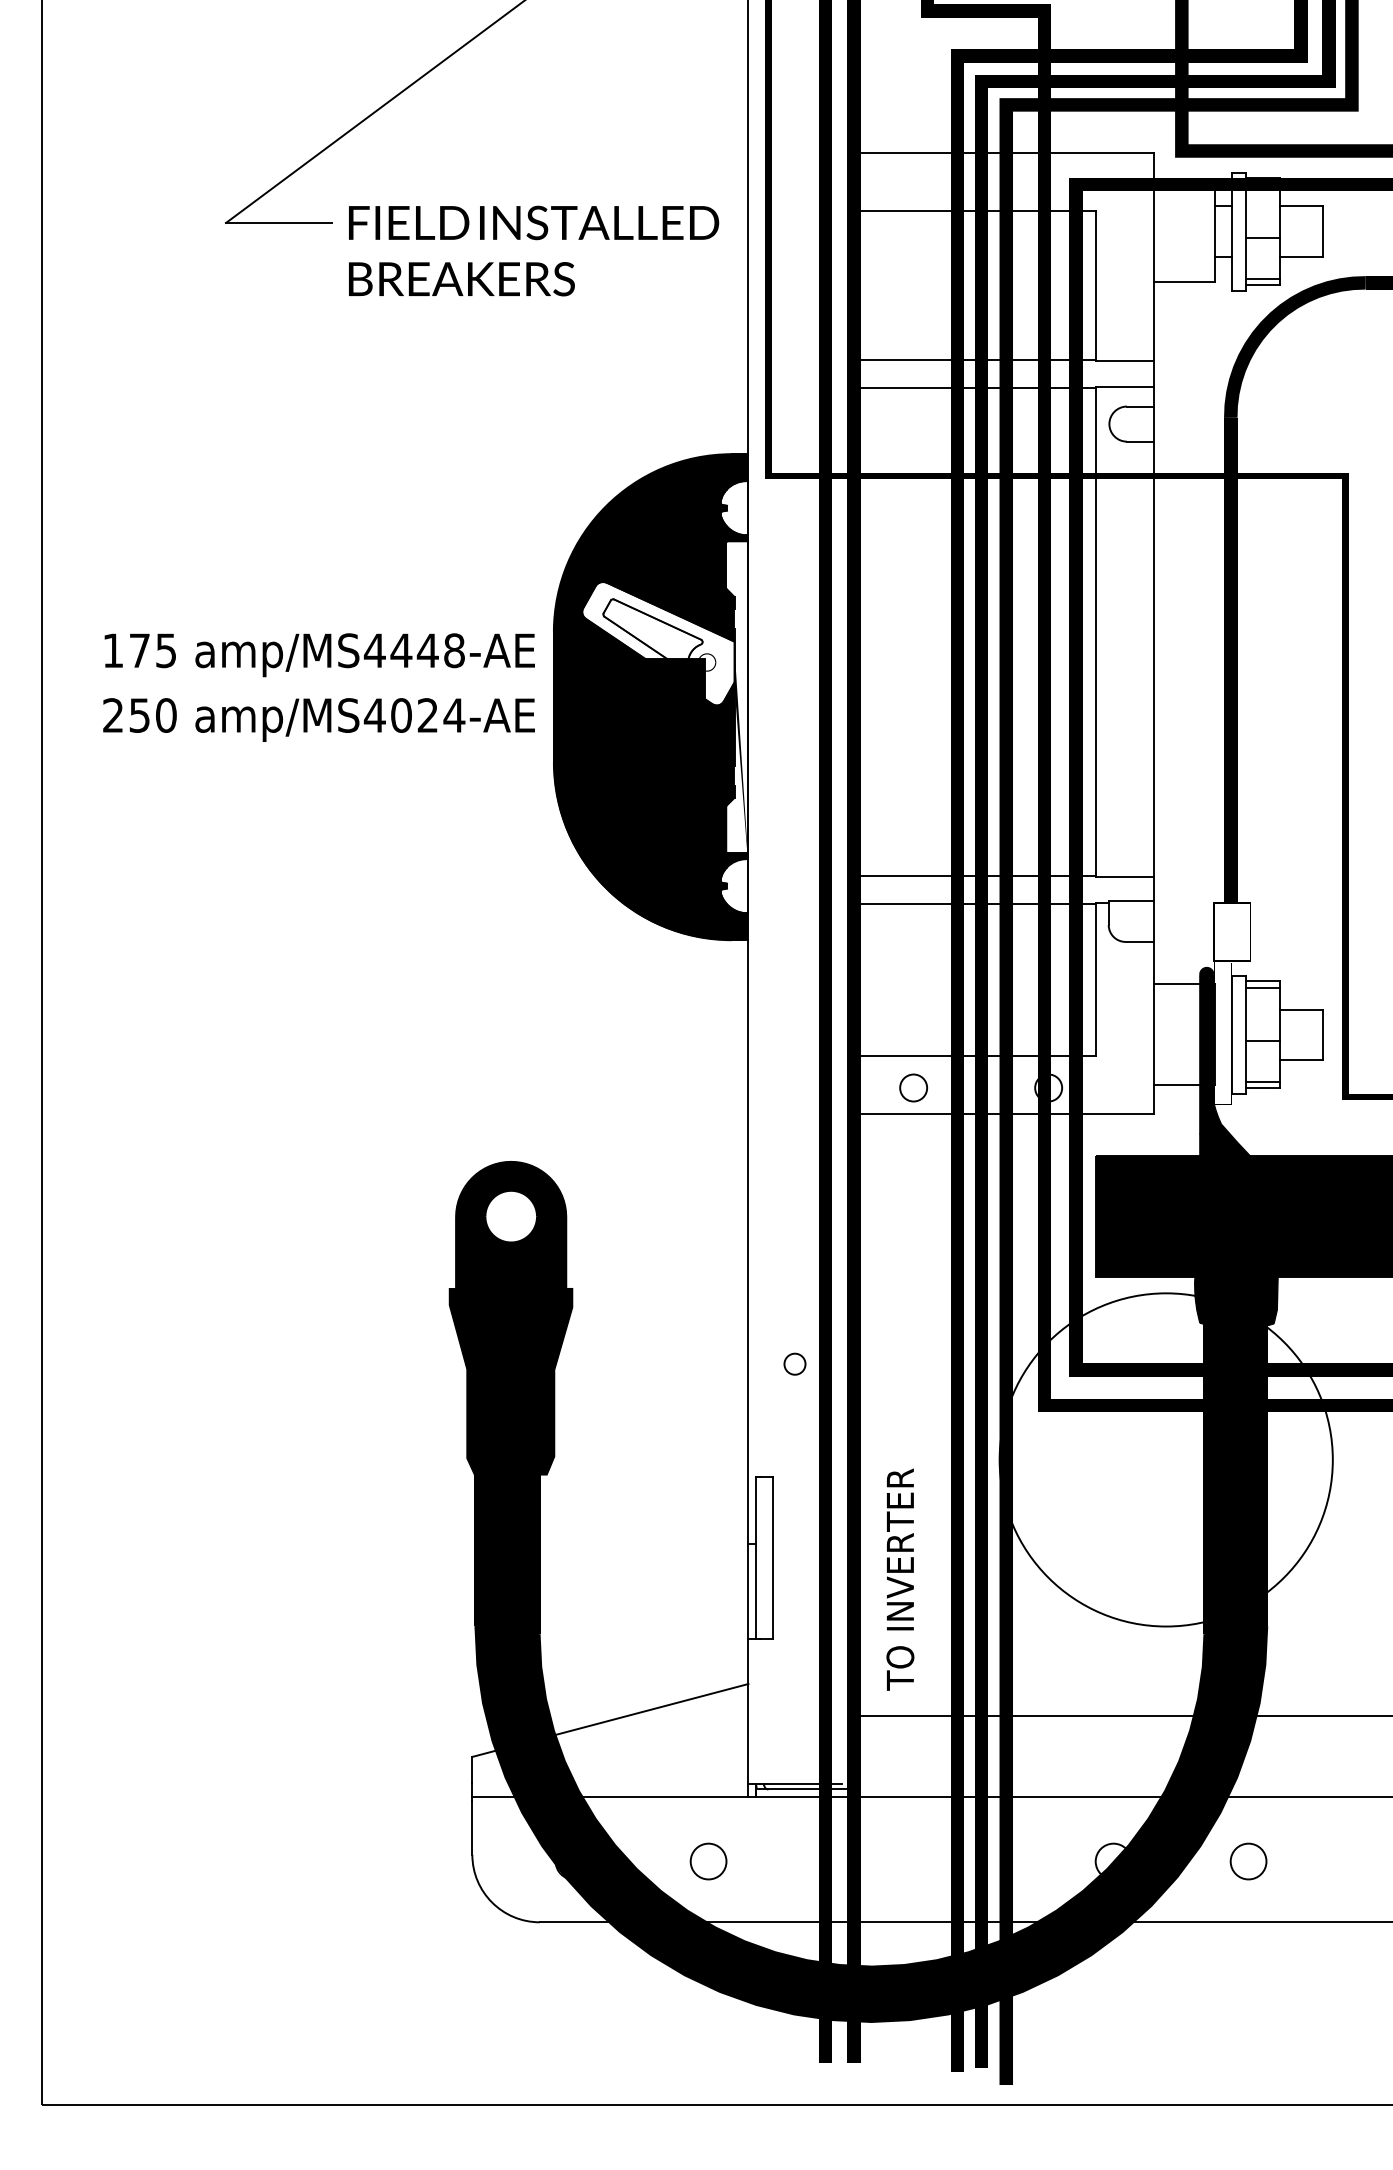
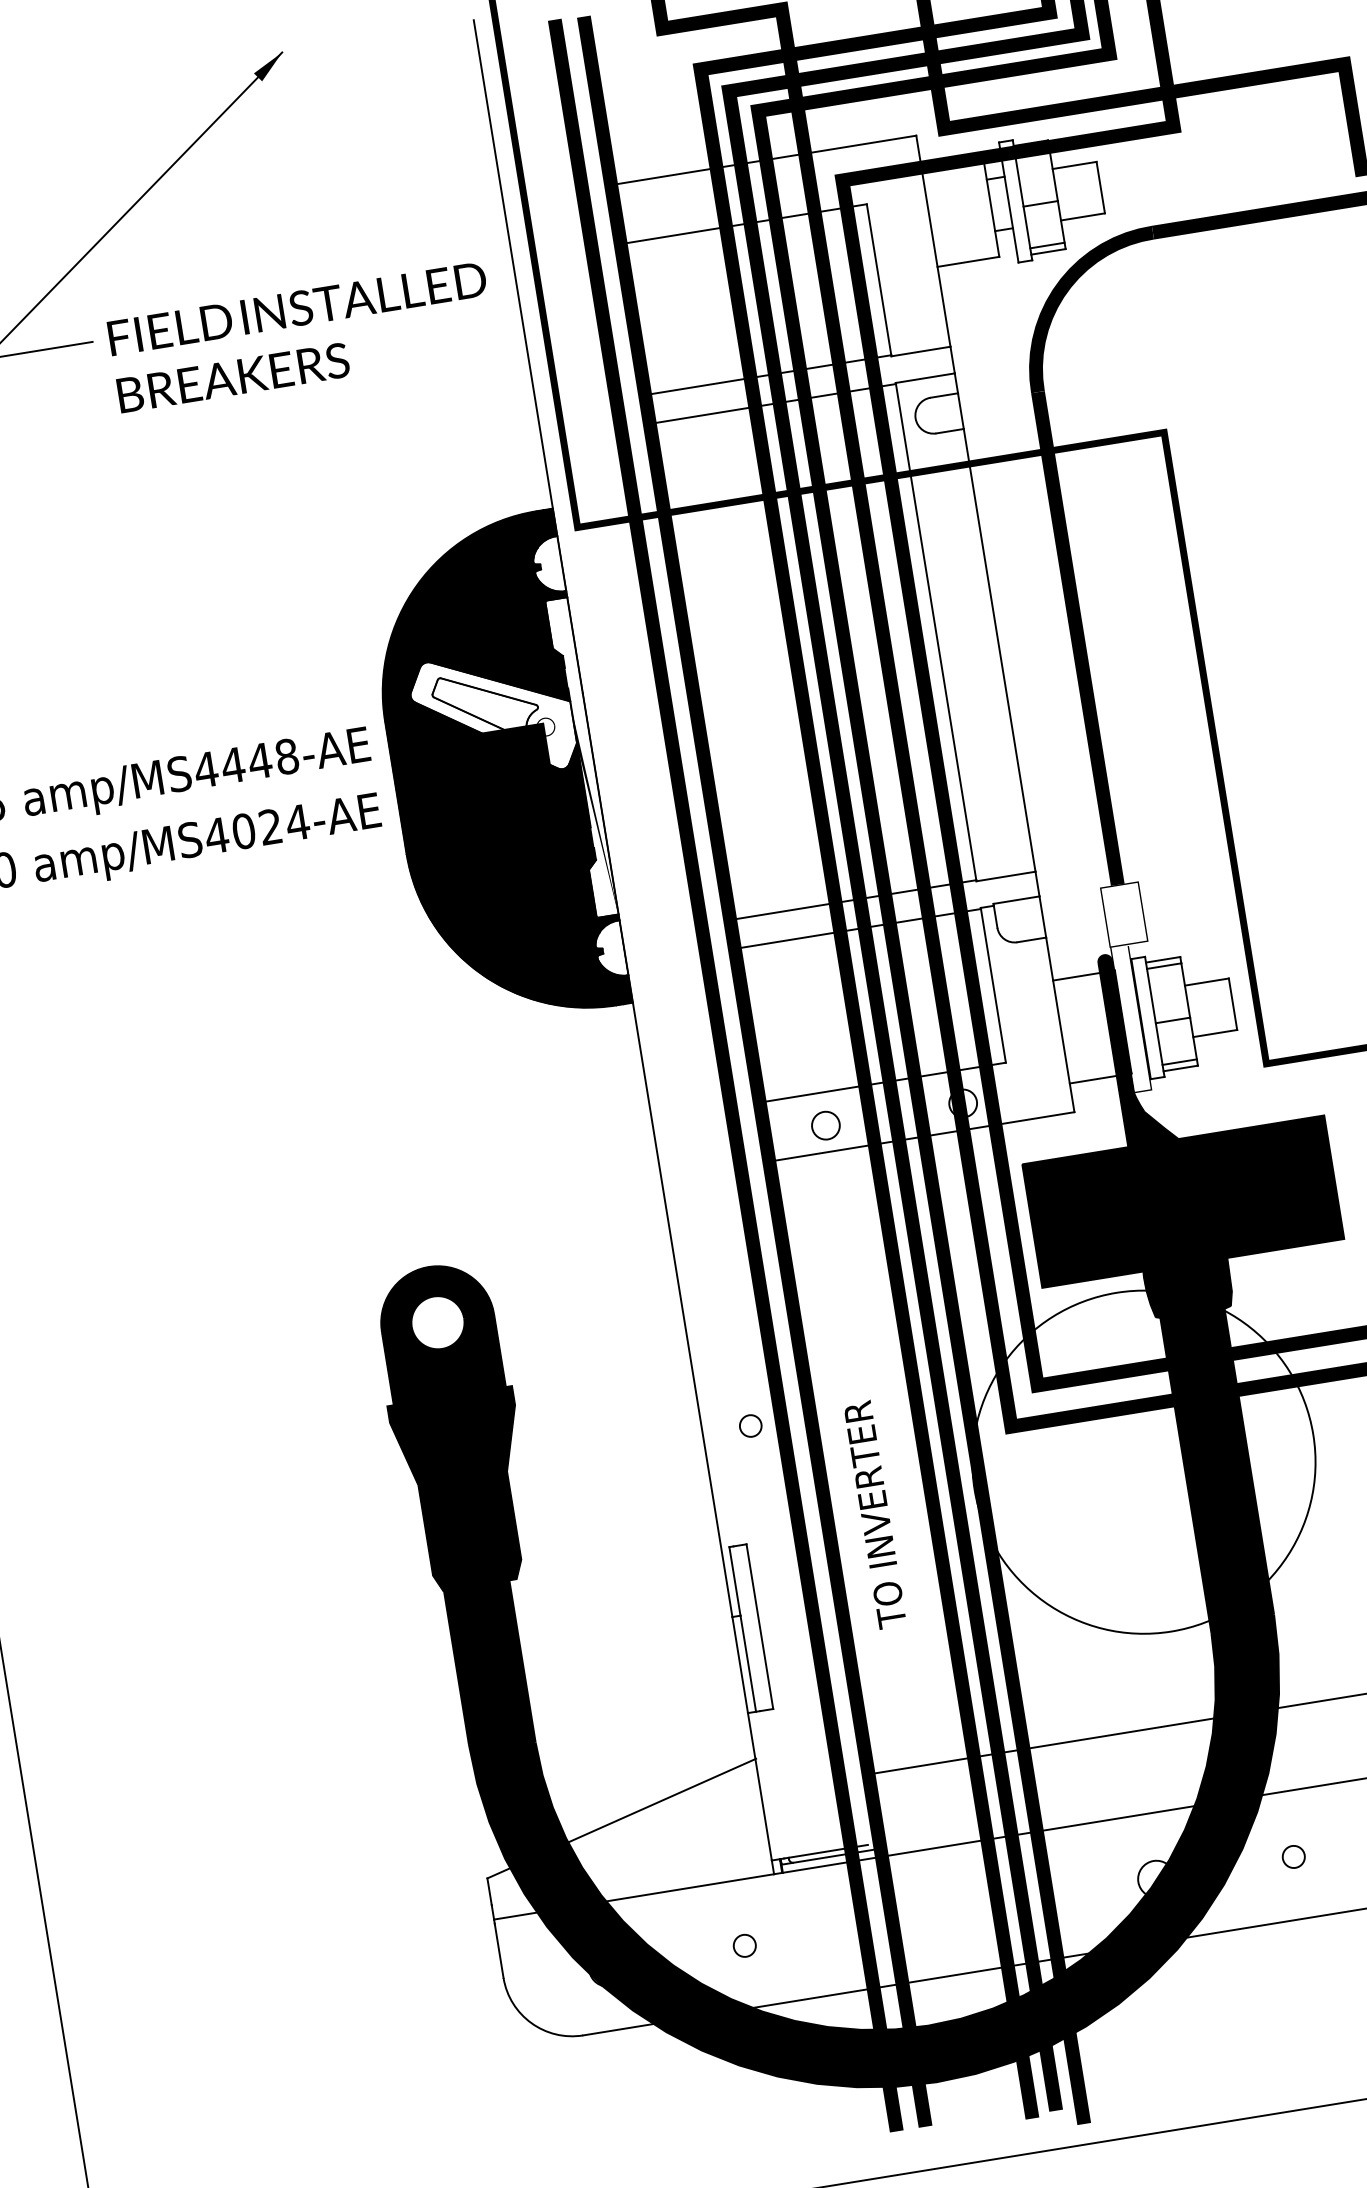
text: (900, 1579) -> (875, 1514), moved
circle: (708, 1861) -> (744, 1945), size x0.6
circle: (1248, 1861) -> (1293, 1856), size x0.6

